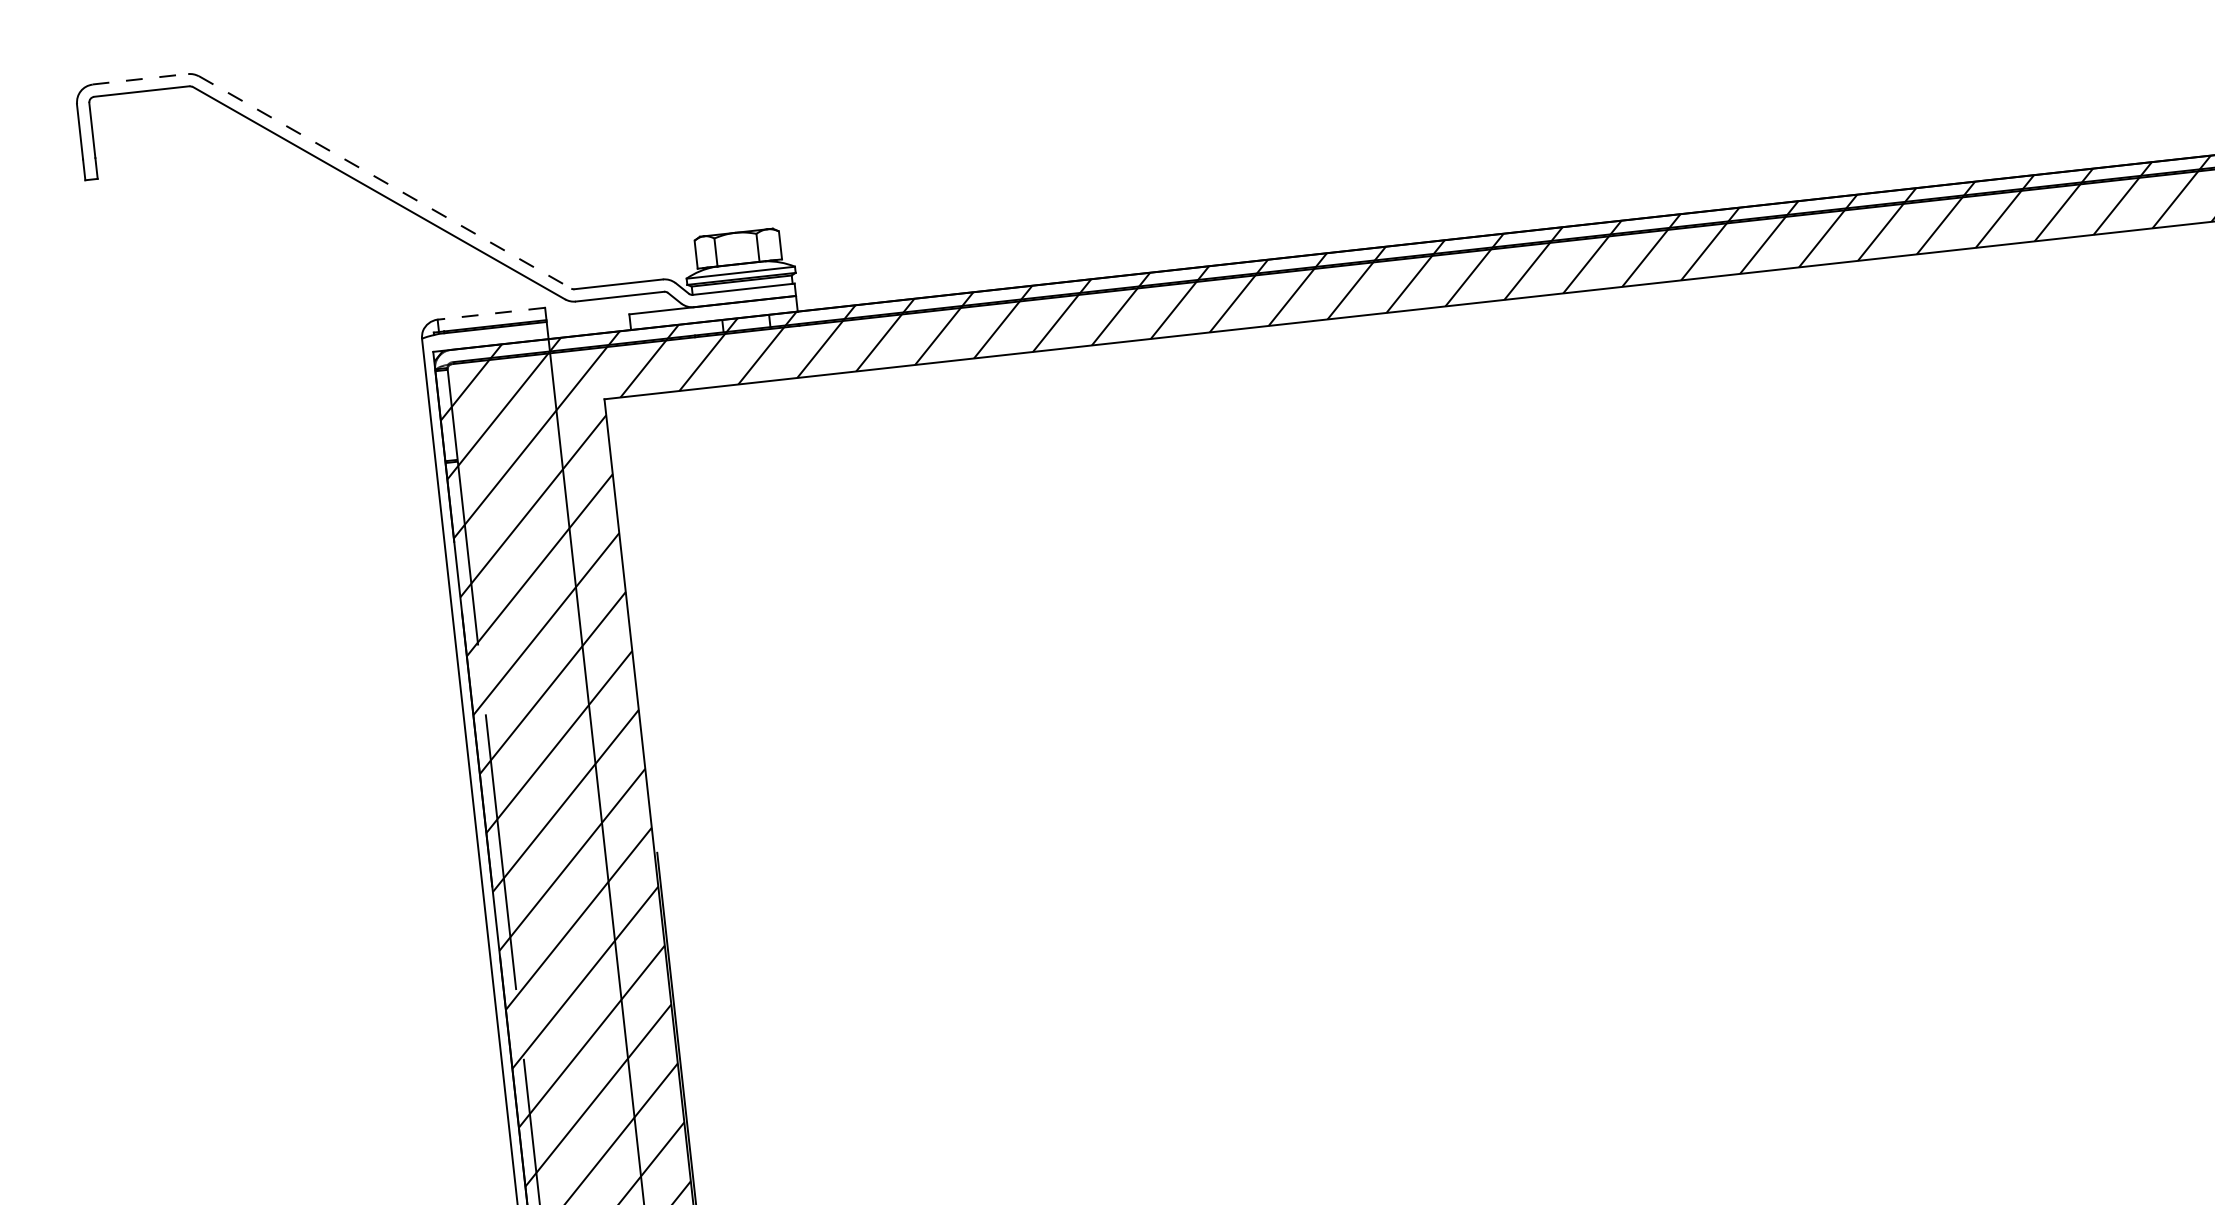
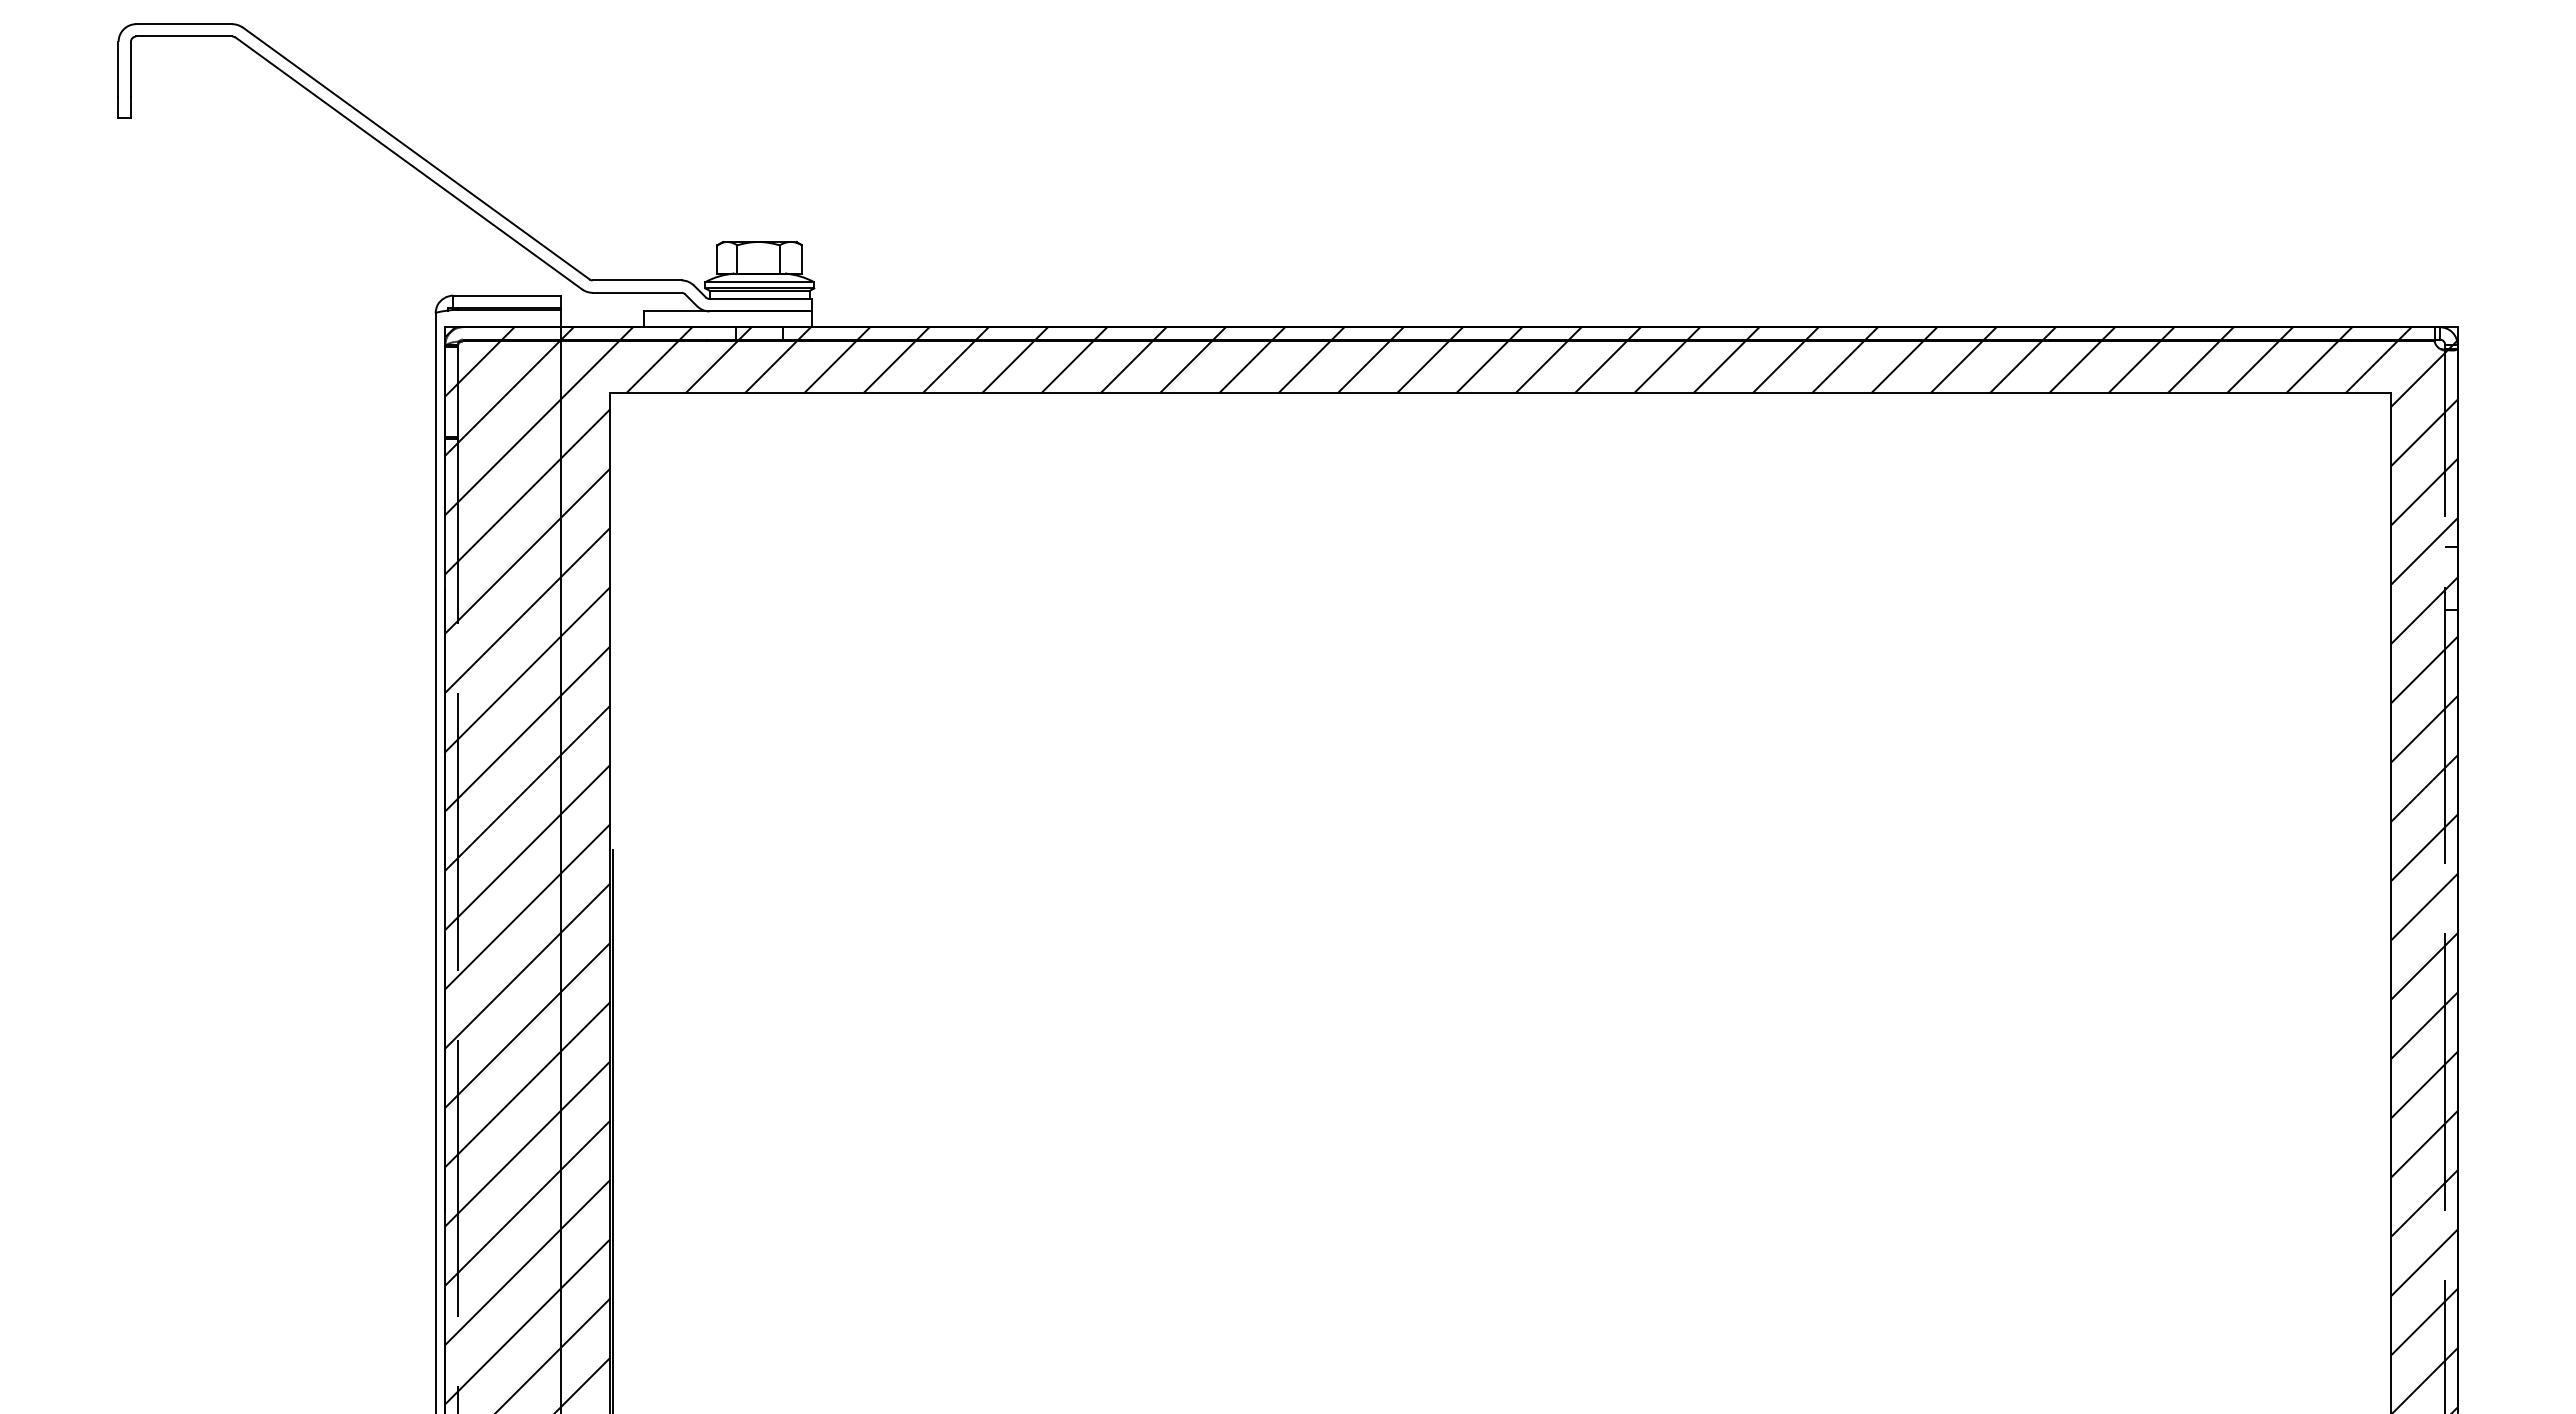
line: (140, 79) -> (184, 24), dashed -> solid
line: (385, 182) -> (416, 153), dashed -> solid
line: (490, 313) -> (506, 295), dashed -> solid

